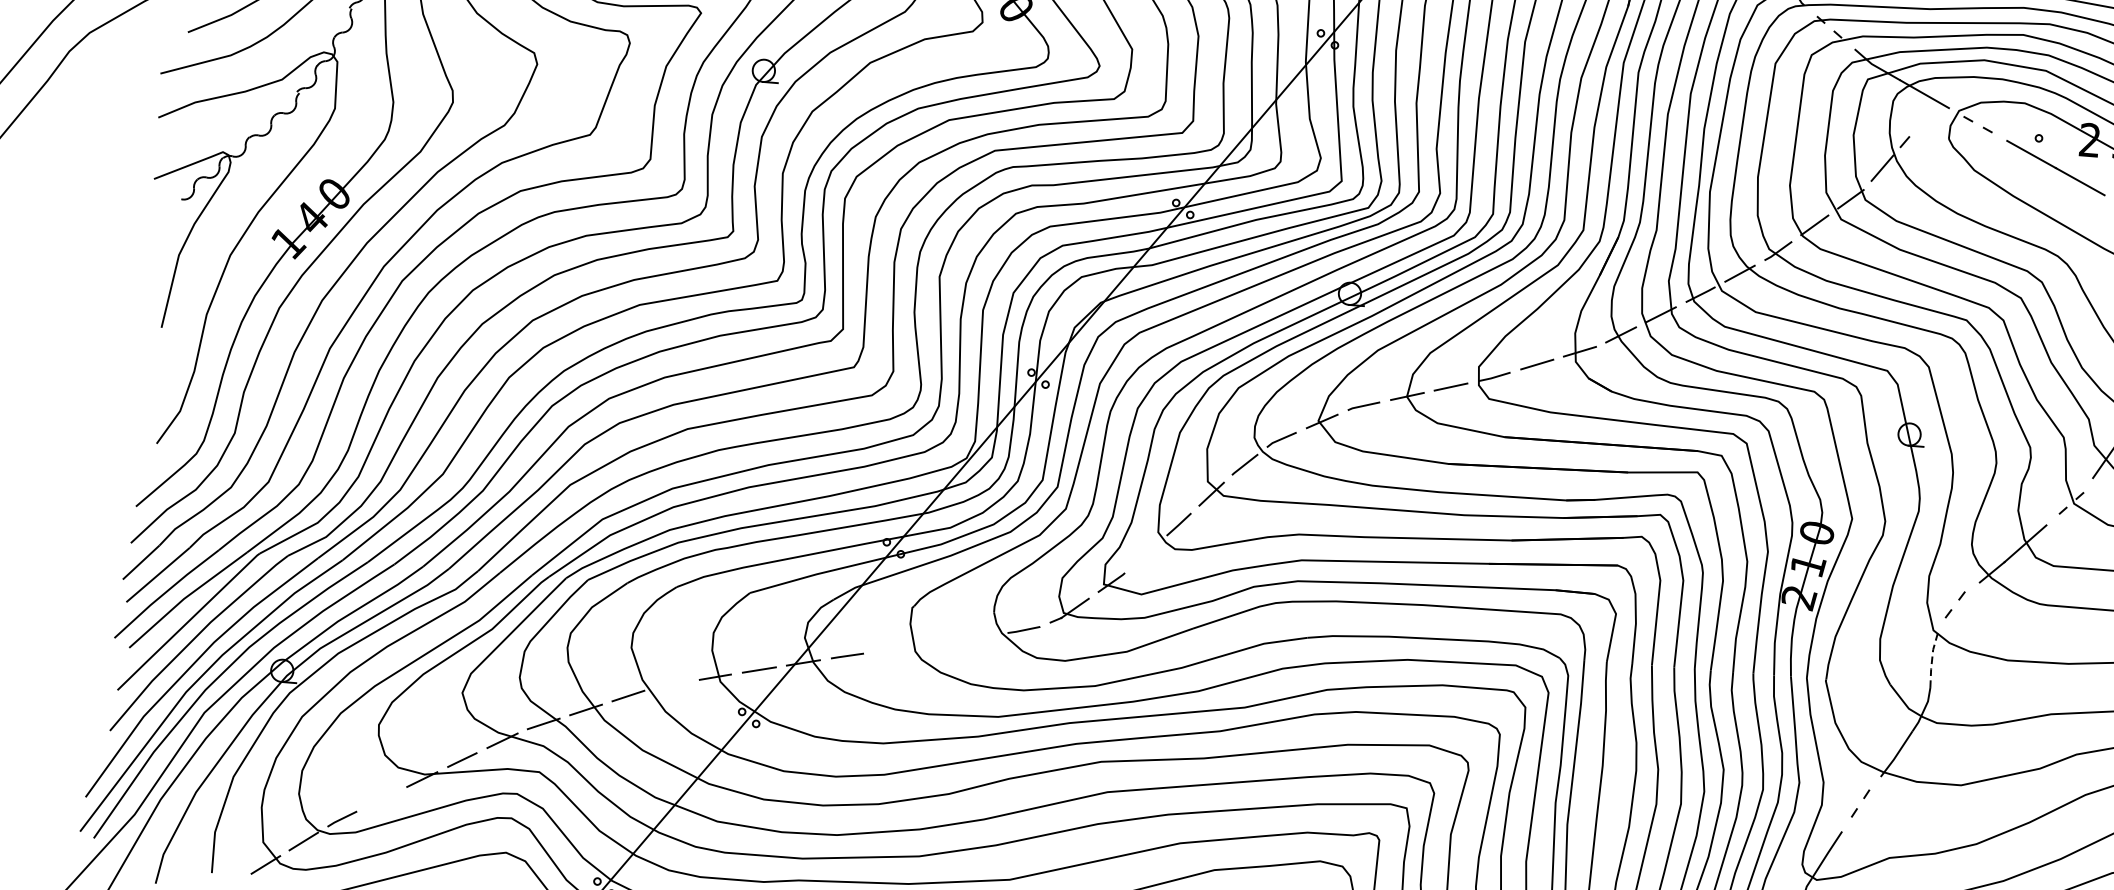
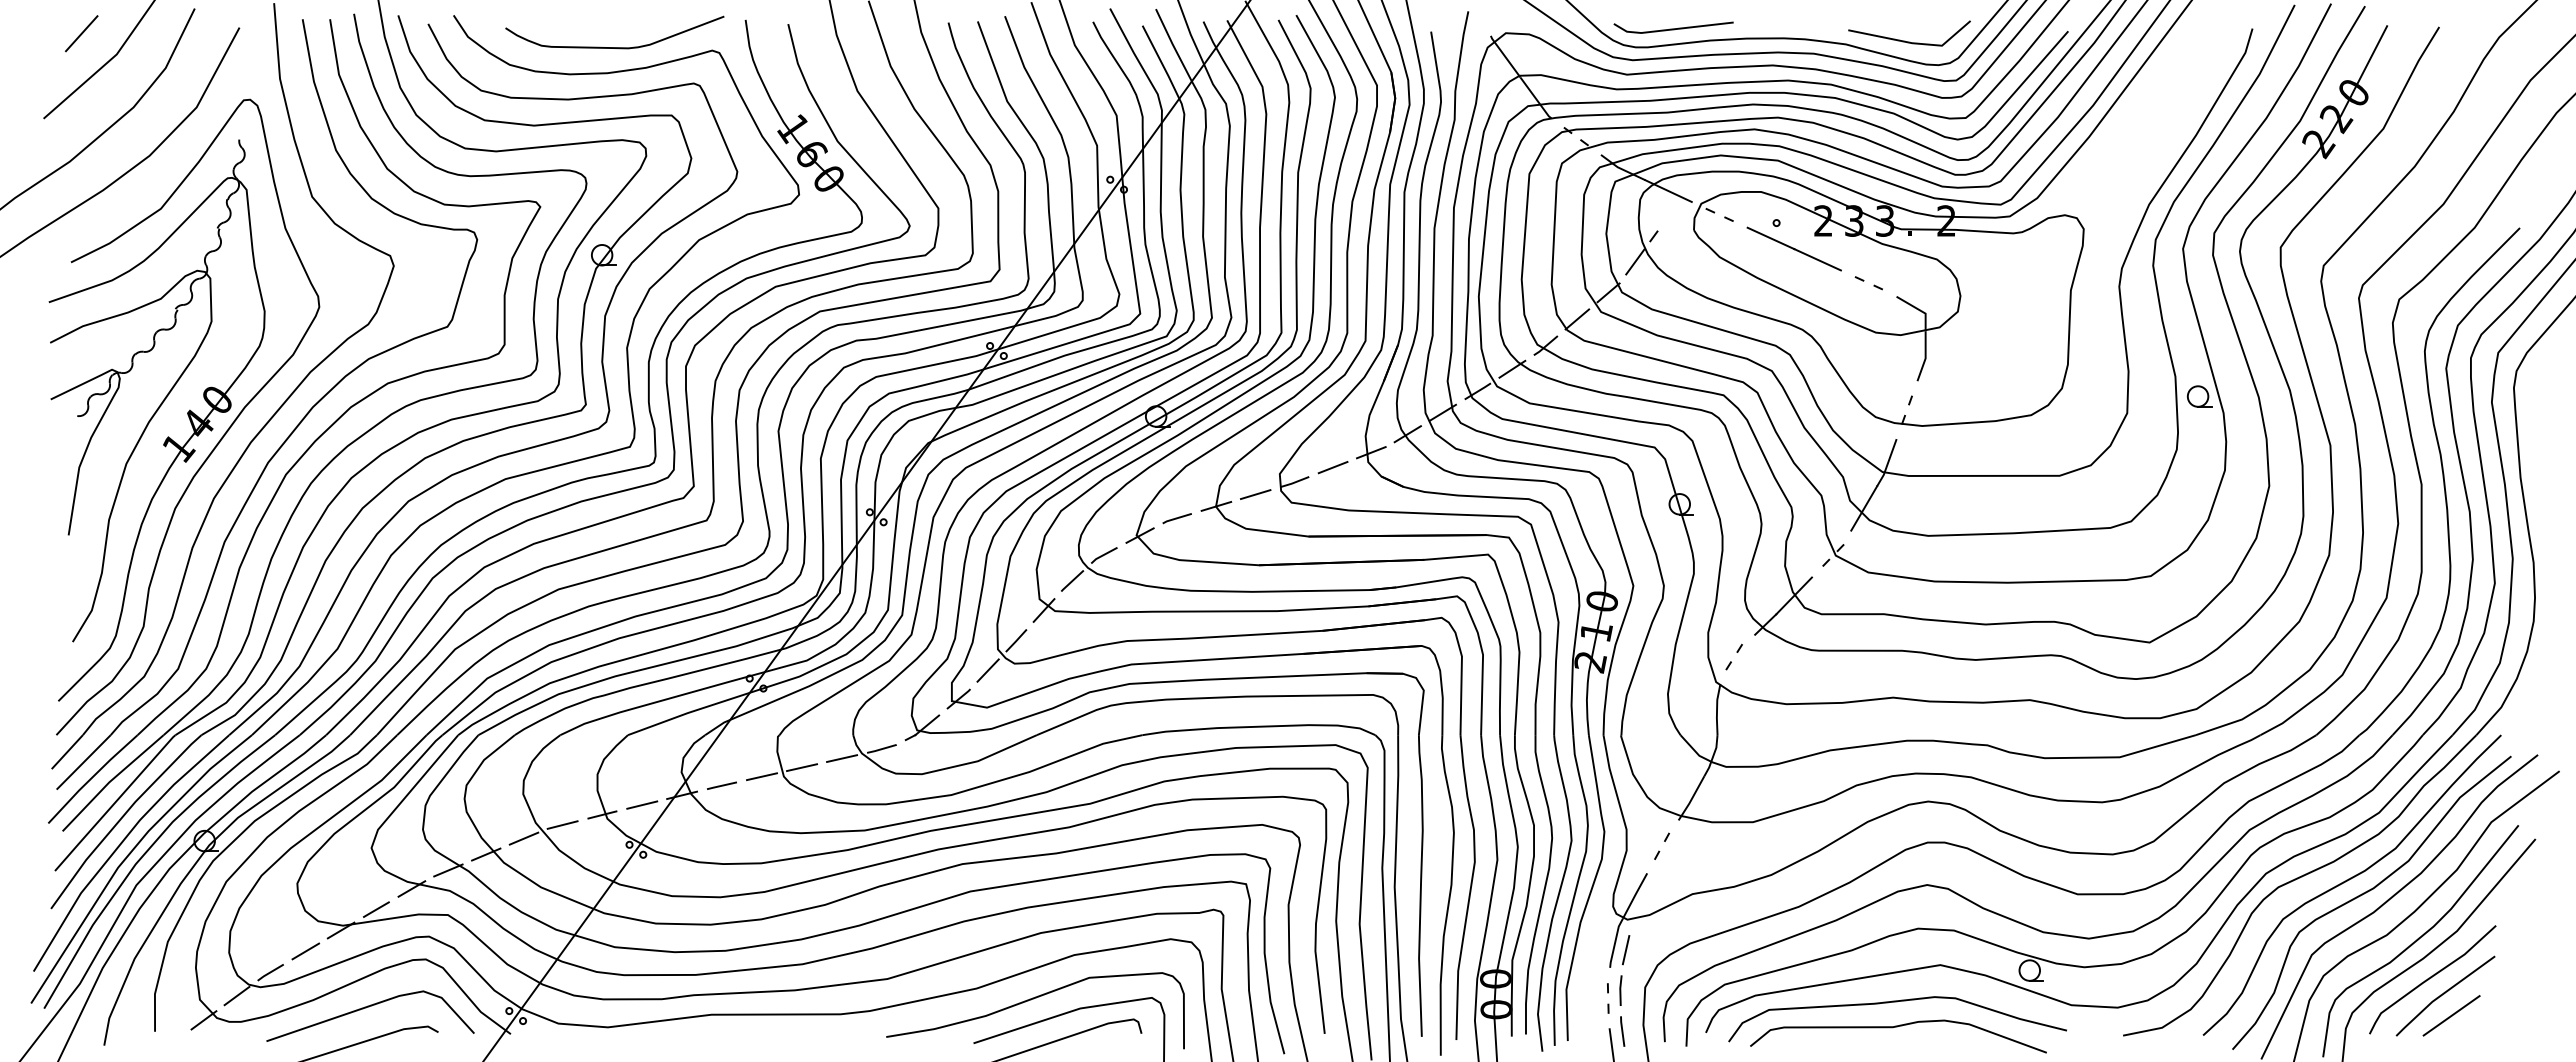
line: (1145, 554) -> (987, 670), added
line: (980, 636) -> (842, 758), added
line: (936, 643) -> (802, 767), added
line: (892, 649) -> (762, 776), added
line: (1932, 659) -> (1717, 708), dashed -> solid
line: (671, 684) -> (562, 824), added
line: (381, 799) -> (305, 951), added

